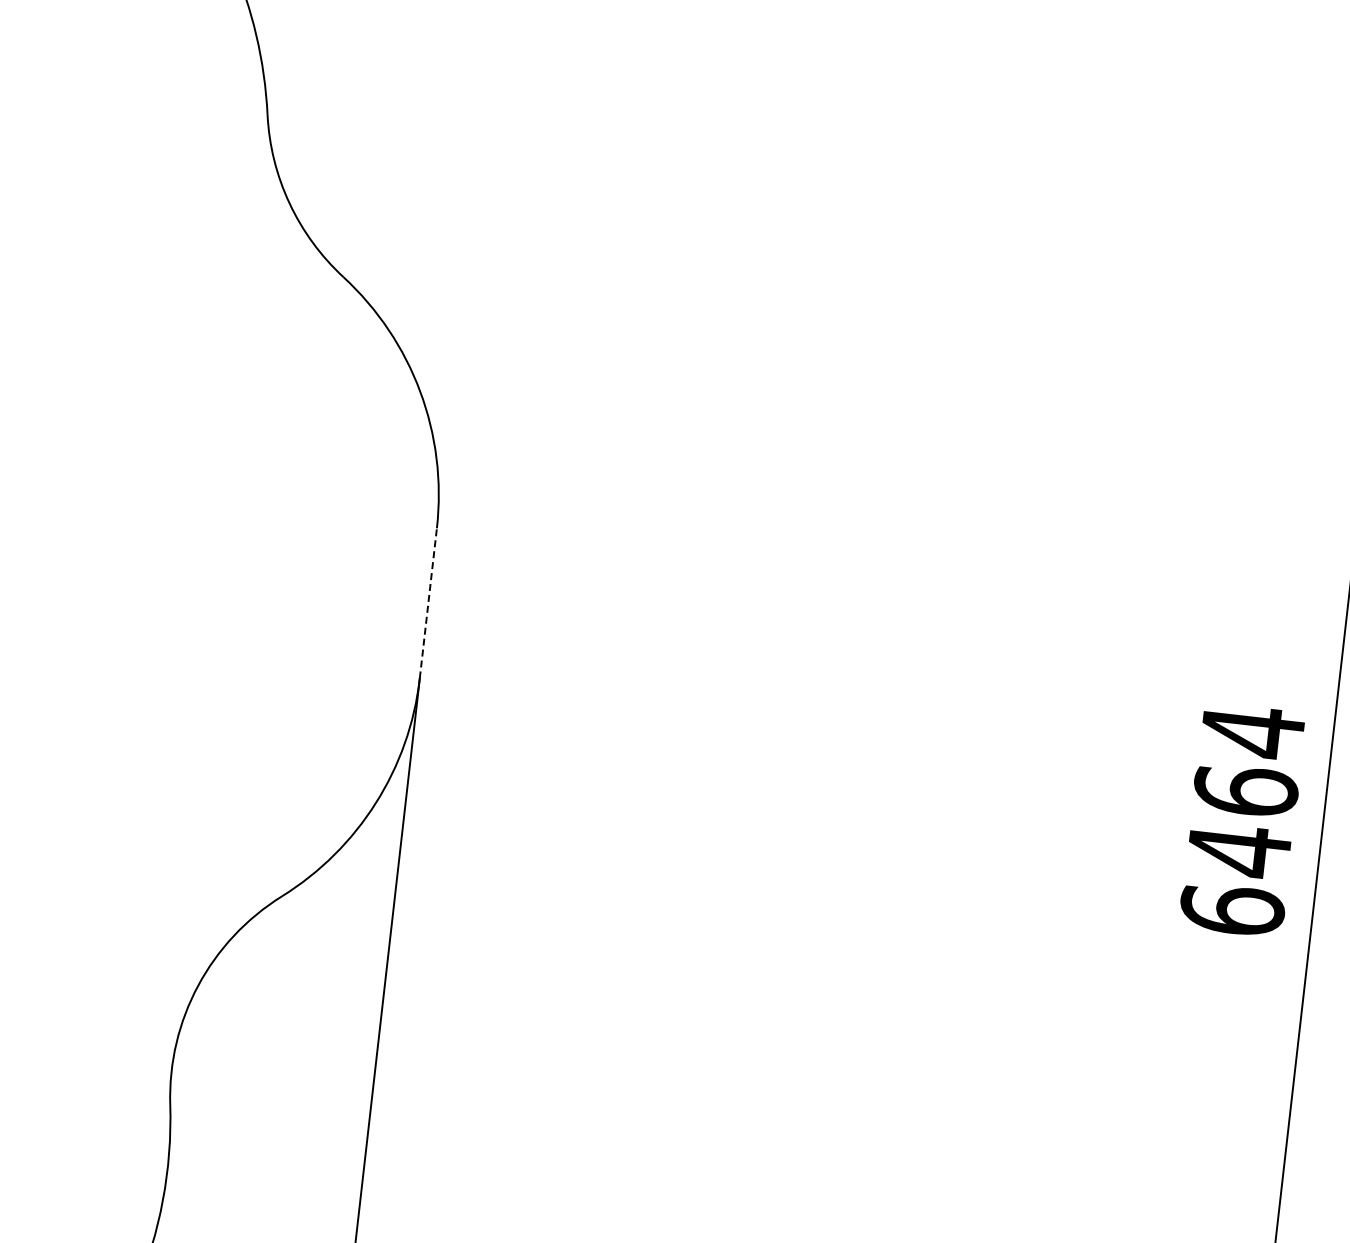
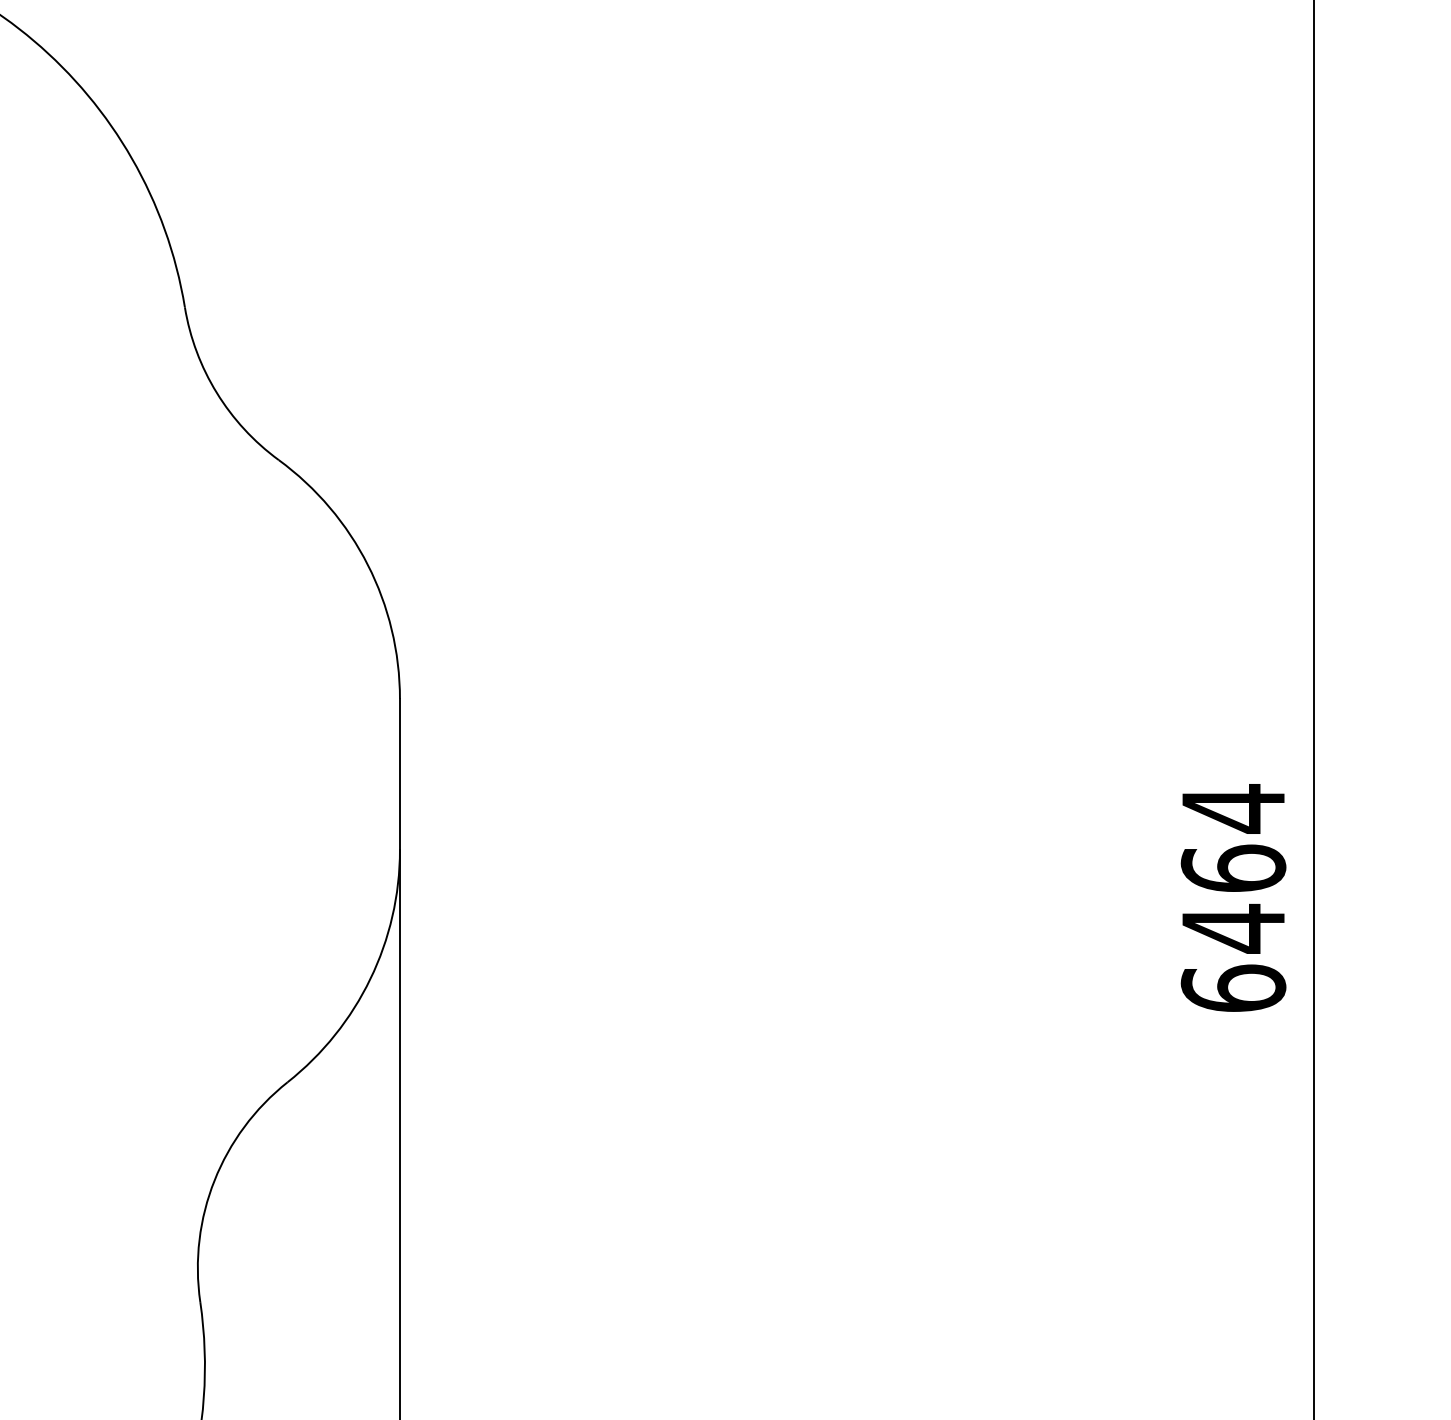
line: (427, 603) -> (399, 774), dashed -> solid

